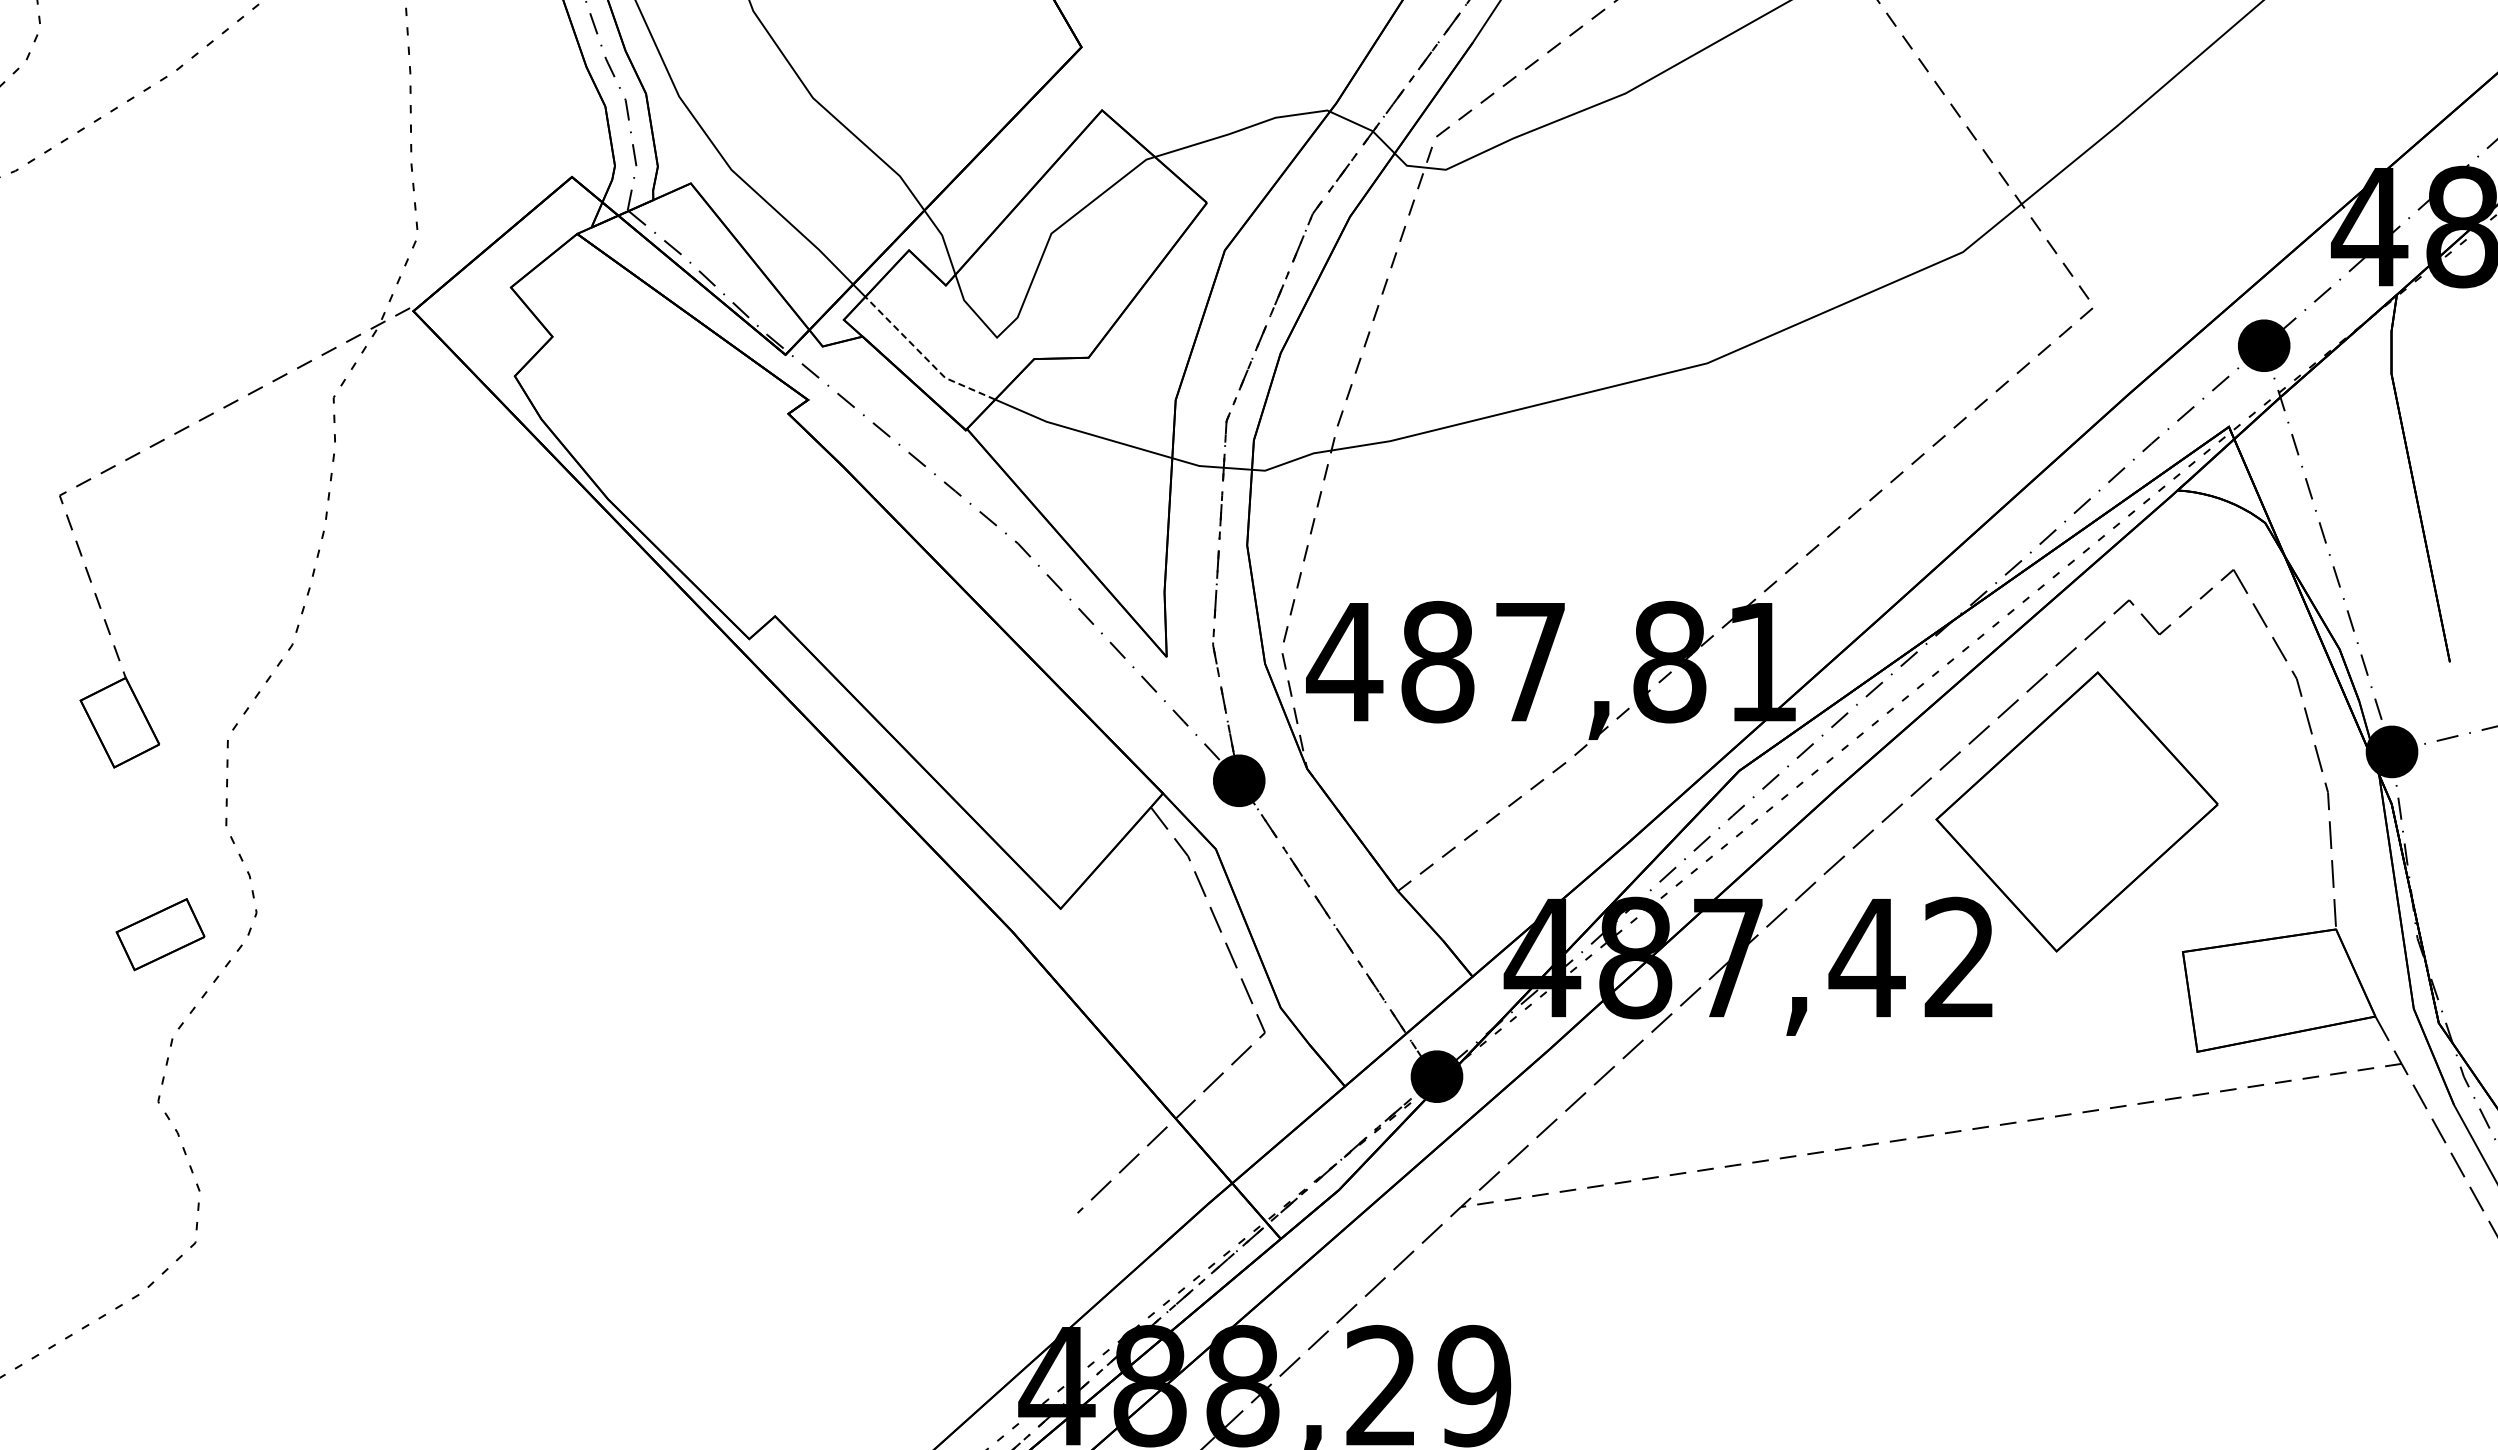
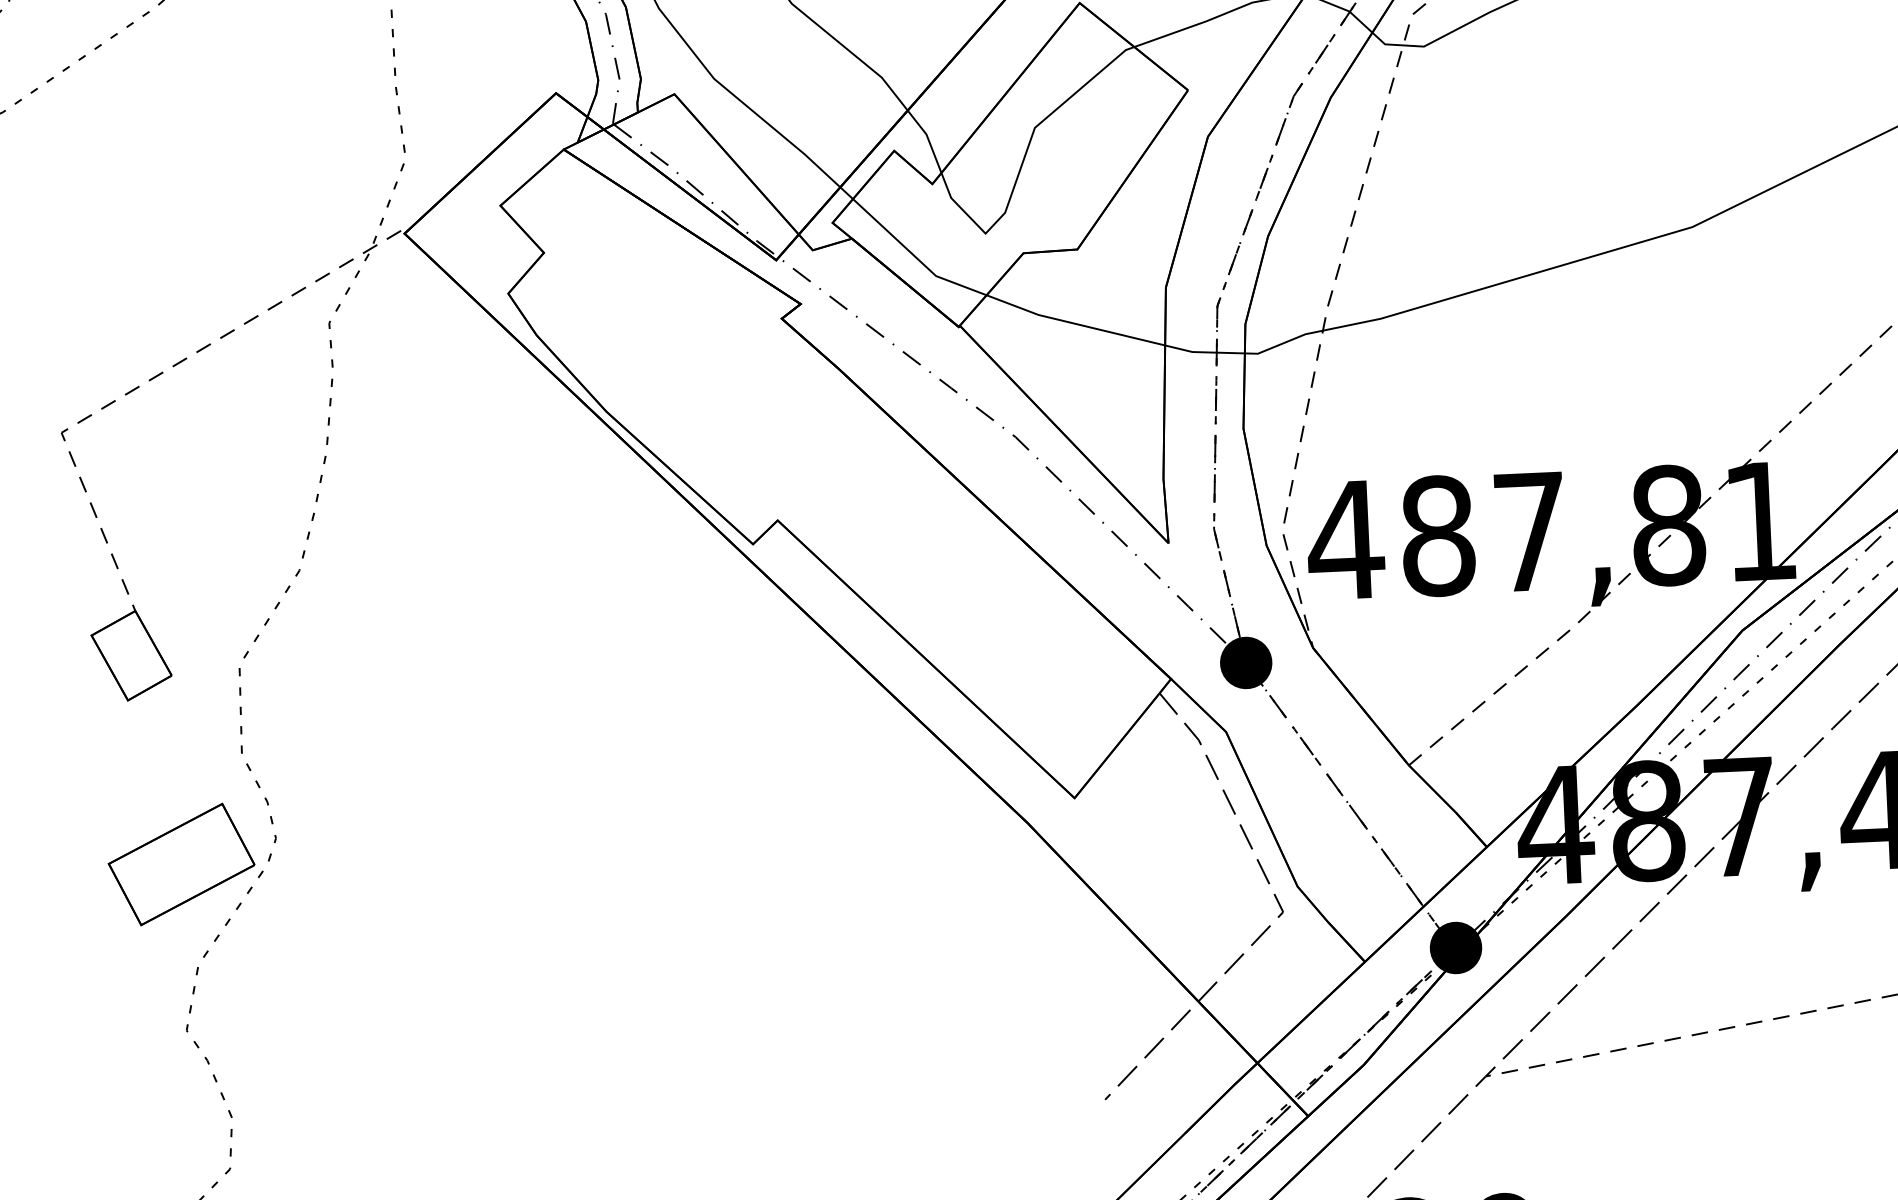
line: (925, 357) -> (915, 256), dashed -> solid
part: (160, 934) -> (181, 864), size x1.67

